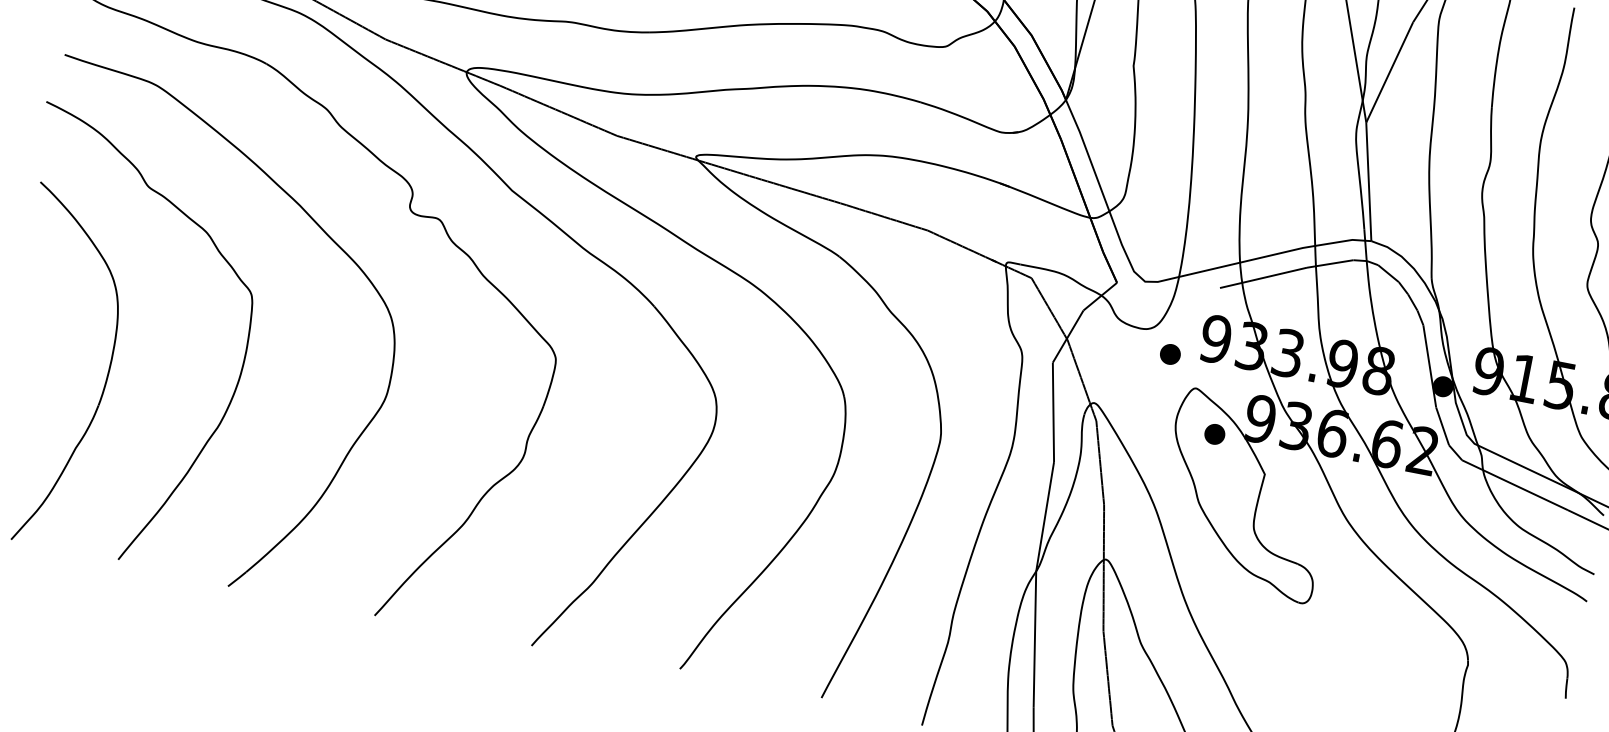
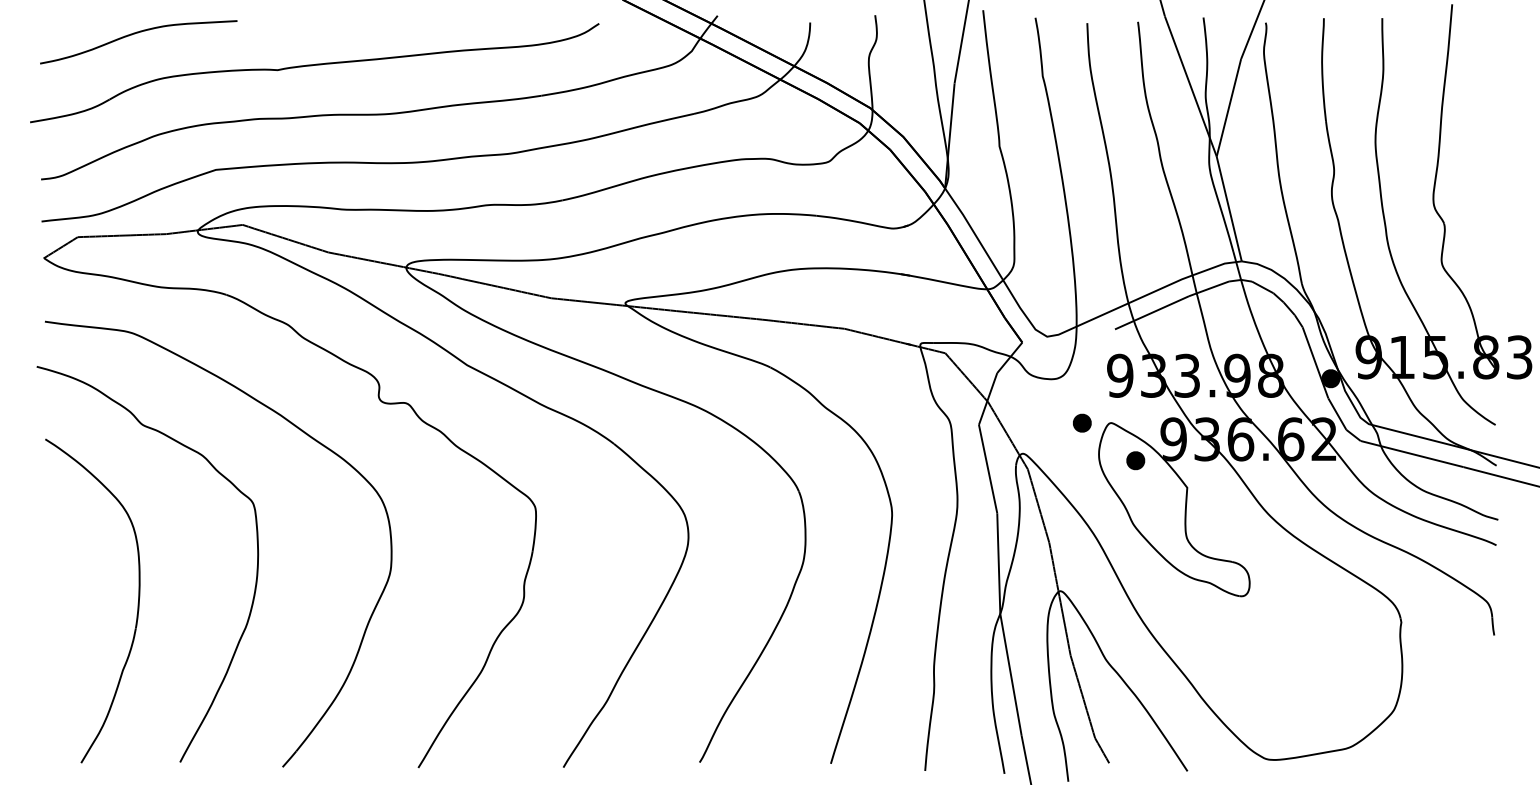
part: (1170, 353) -> (1082, 422), moved

